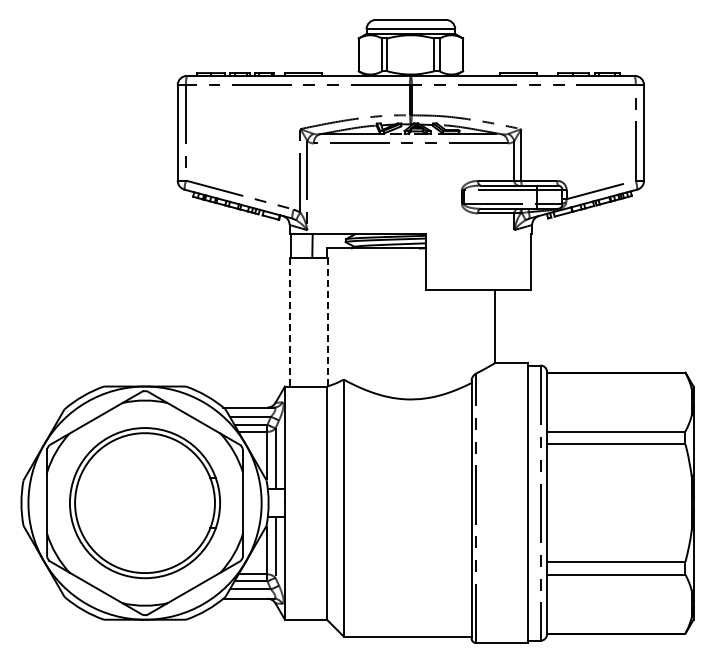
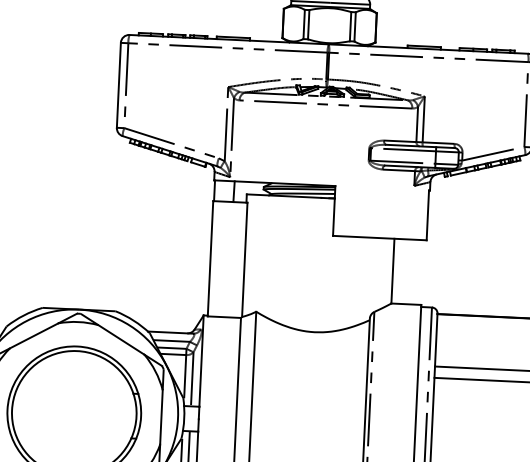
line: (328, 321) -> (245, 259), dashed -> solid
line: (289, 322) -> (210, 258), dashed -> solid

